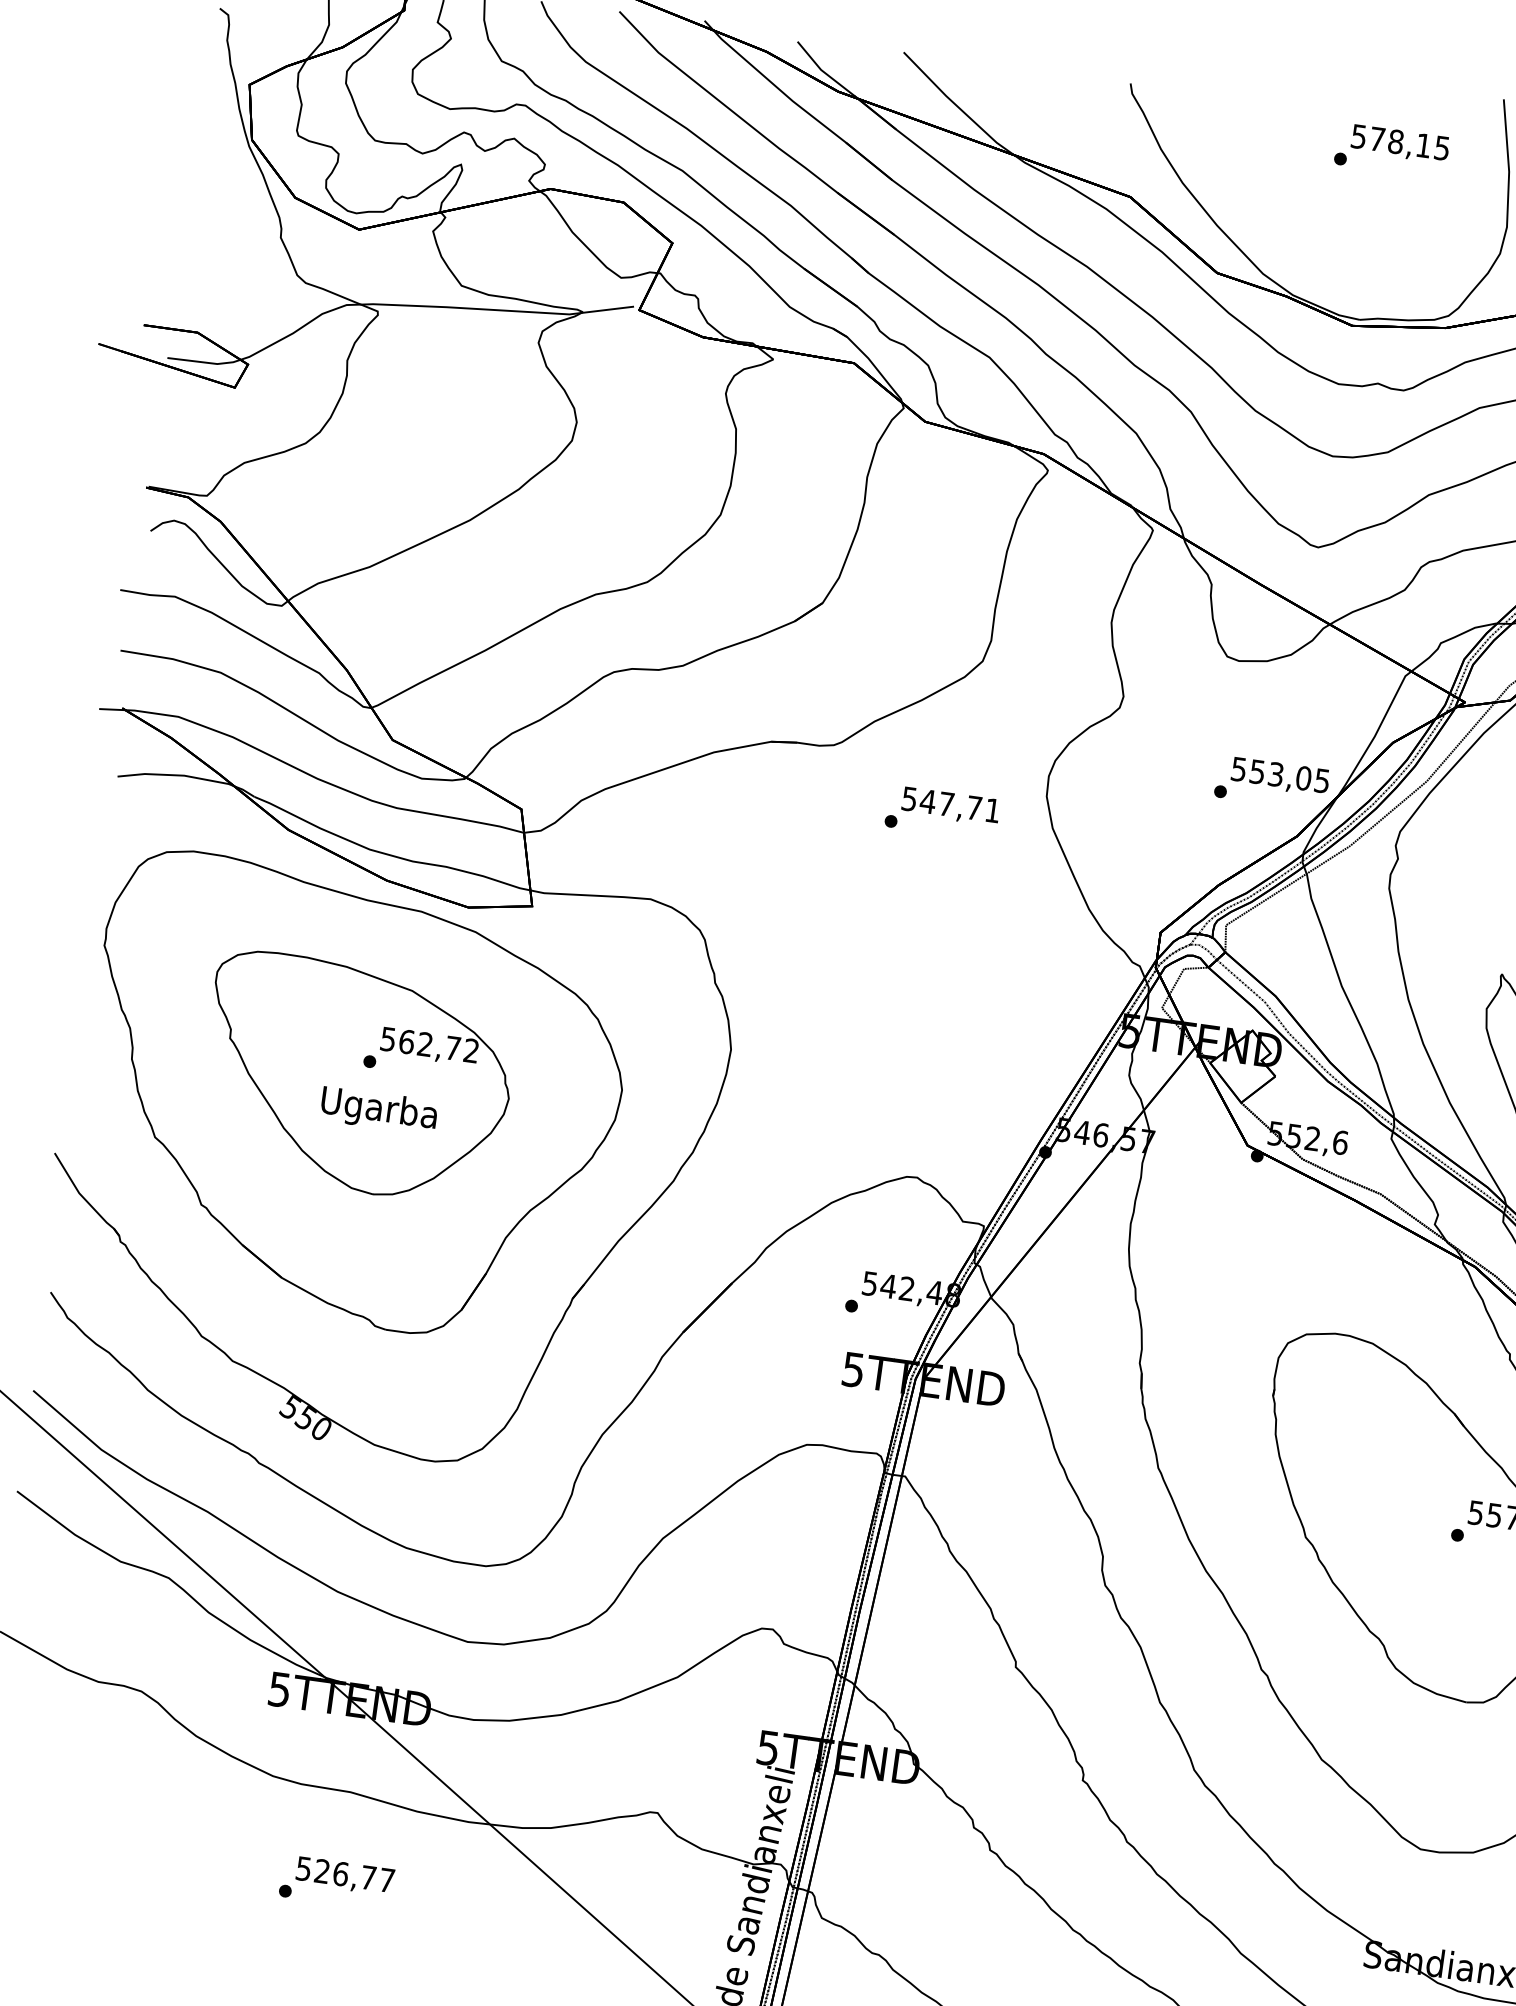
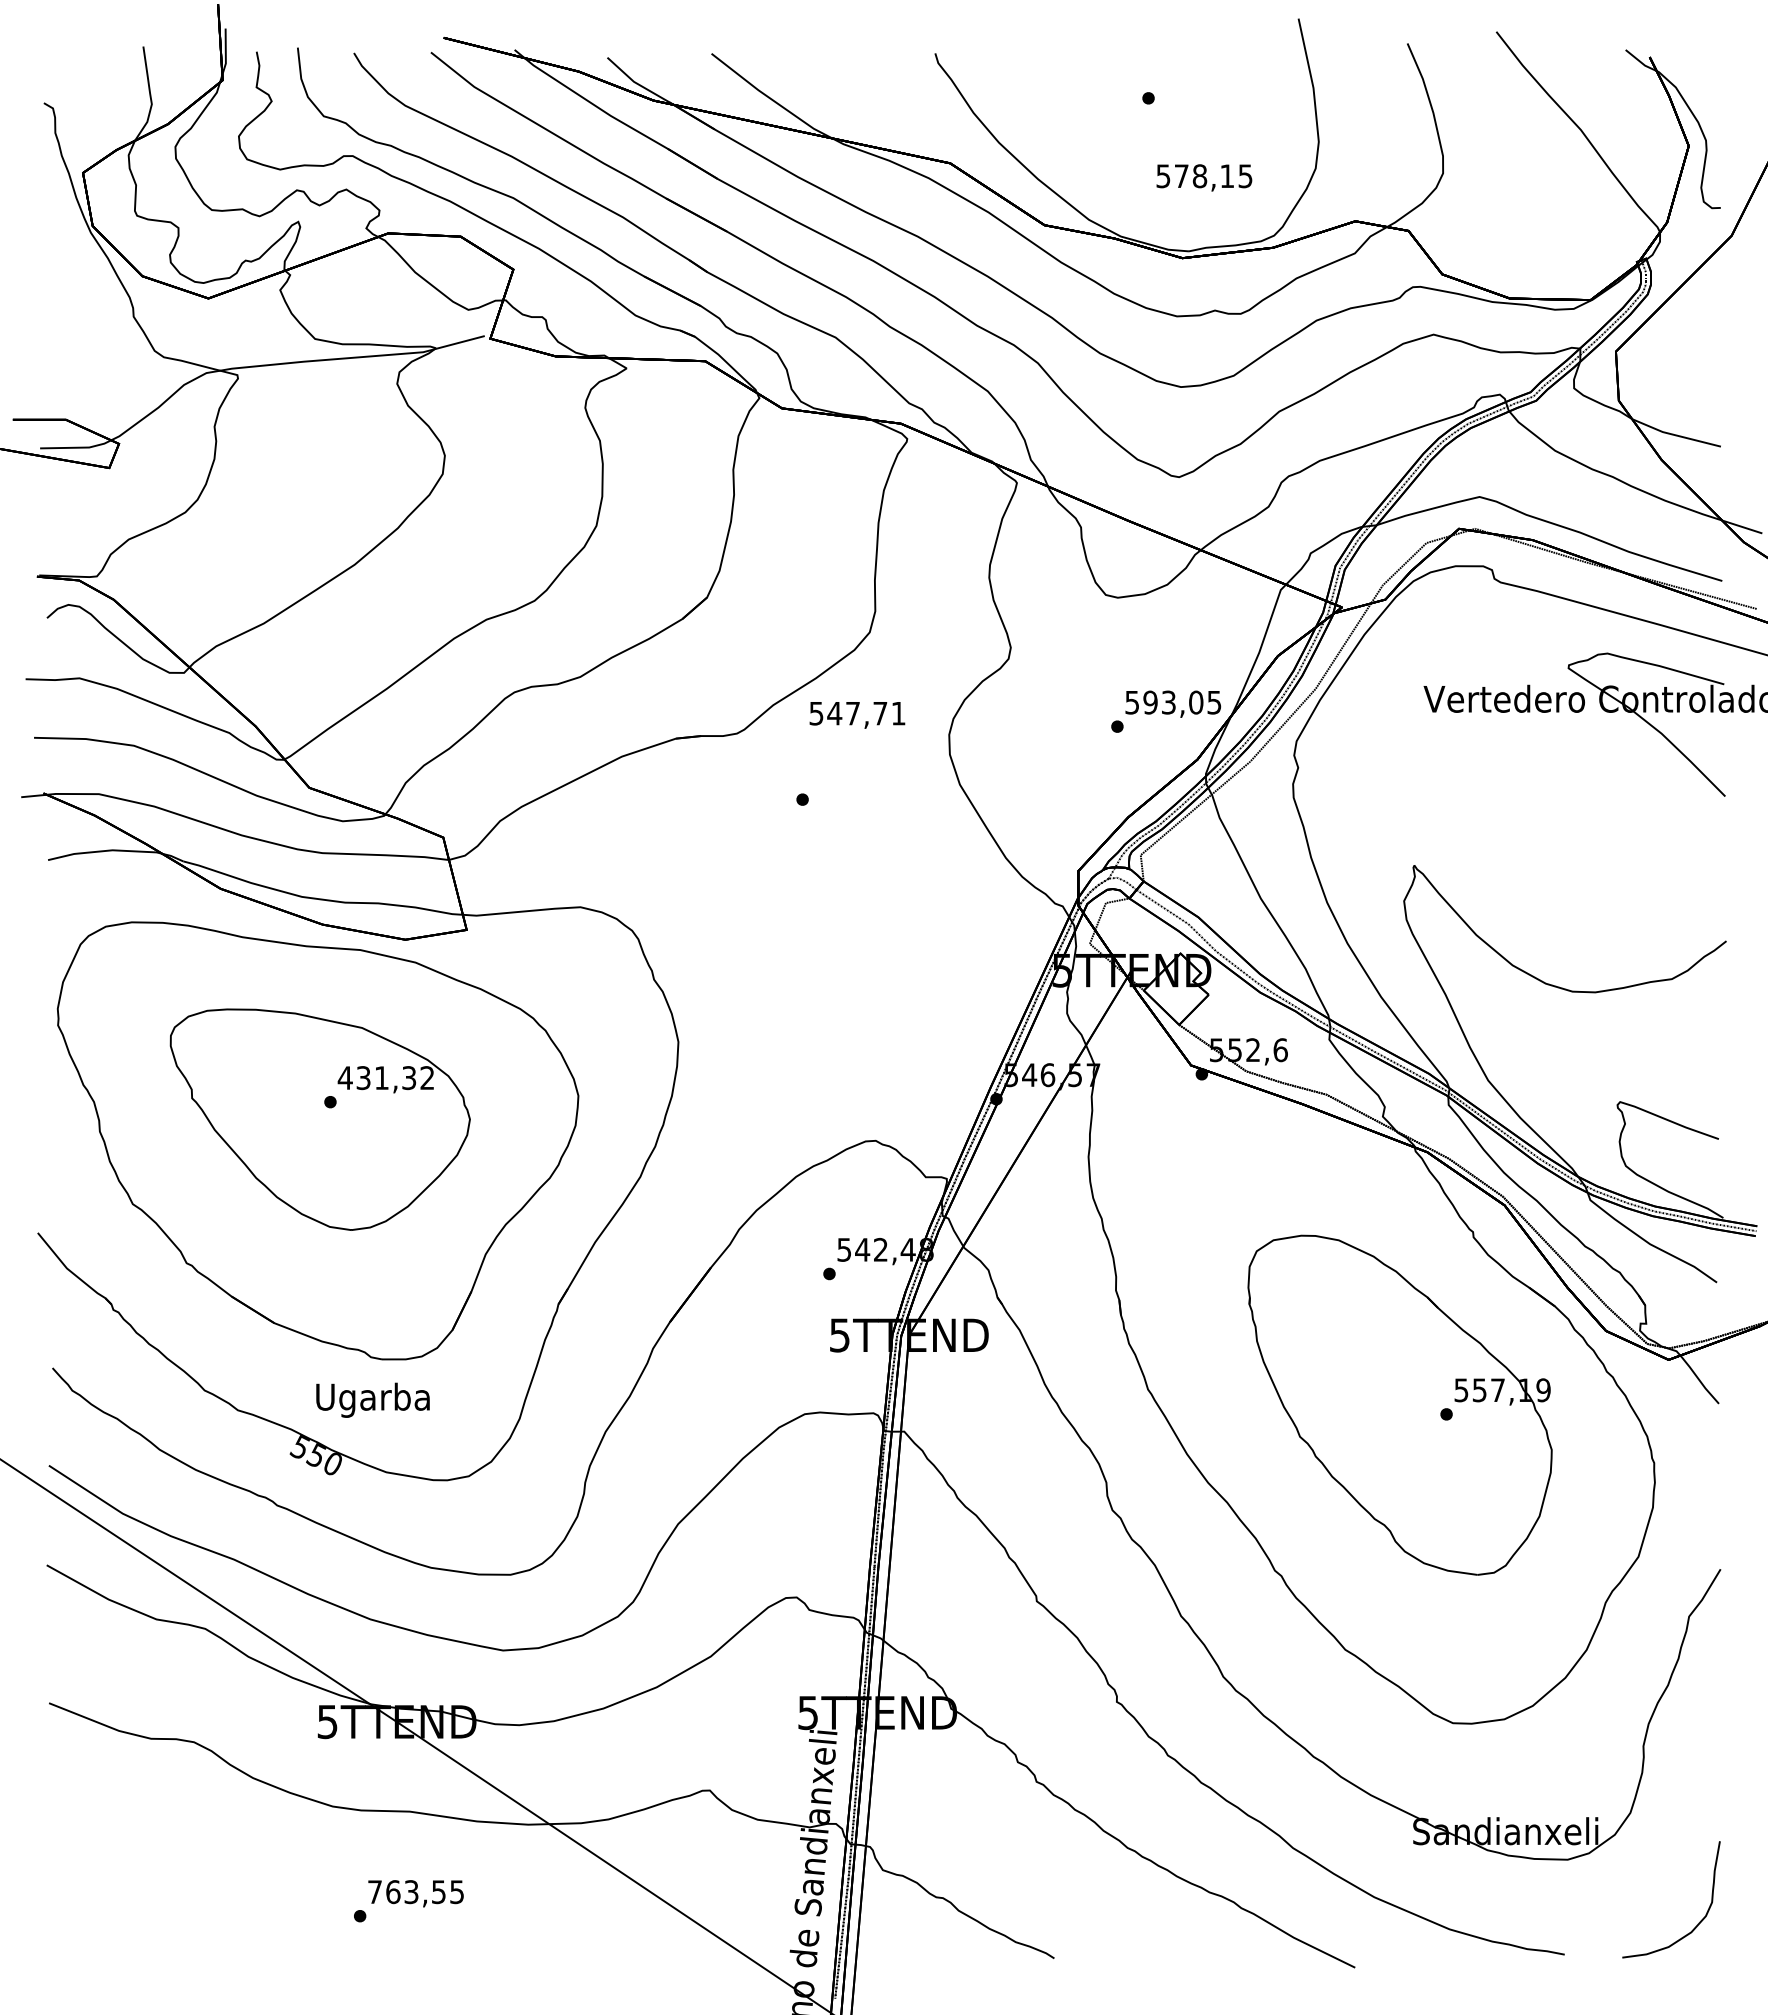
text: (1400, 143) -> (1204, 177), moved
text: (1257, 771) -> (1150, 702), 553,05 -> 593,05
text: (950, 806) -> (857, 715), moved
text: (419, 1044) -> (376, 1078), 562,72 -> 431,32
text: (378, 1109) -> (372, 1399), moved
text: (344, 1874) -> (415, 1892), 526,77 -> 763,55

